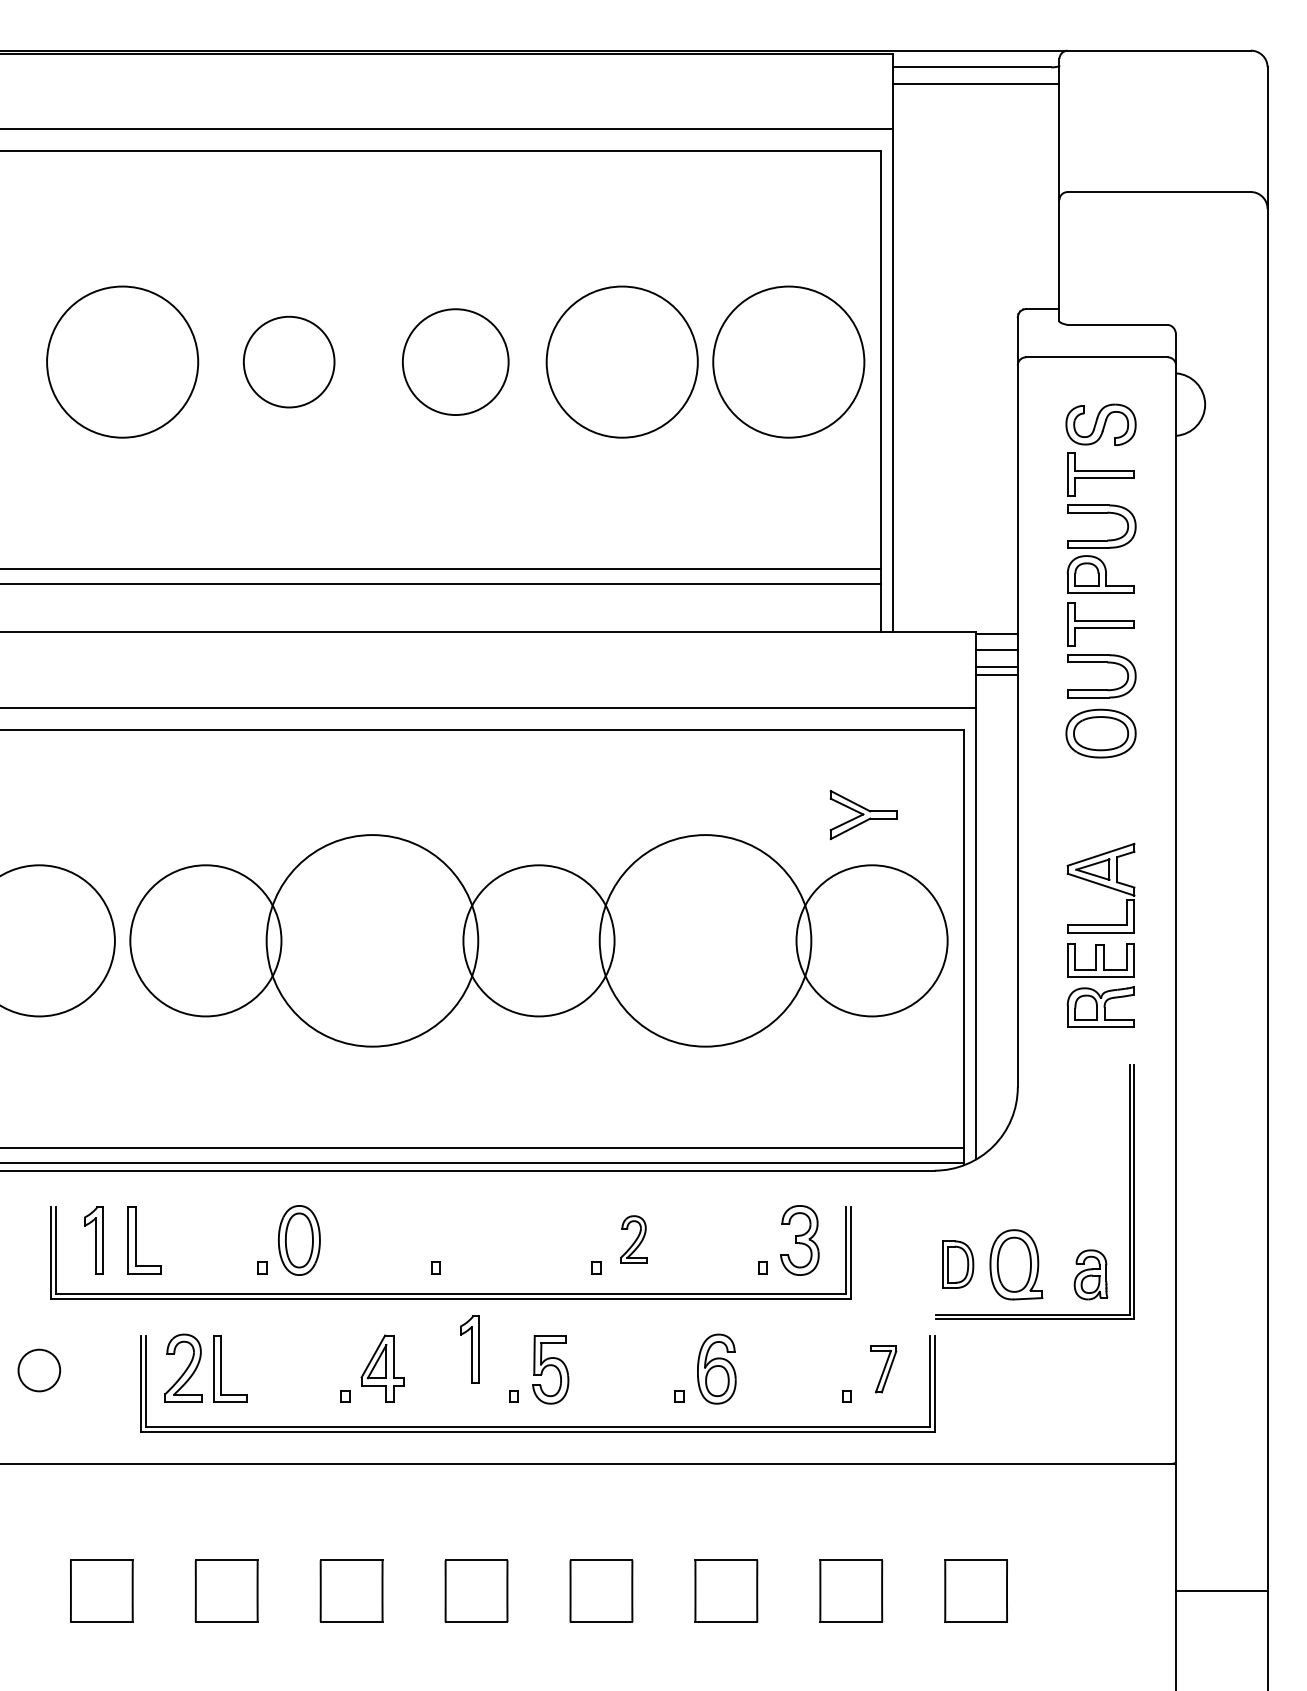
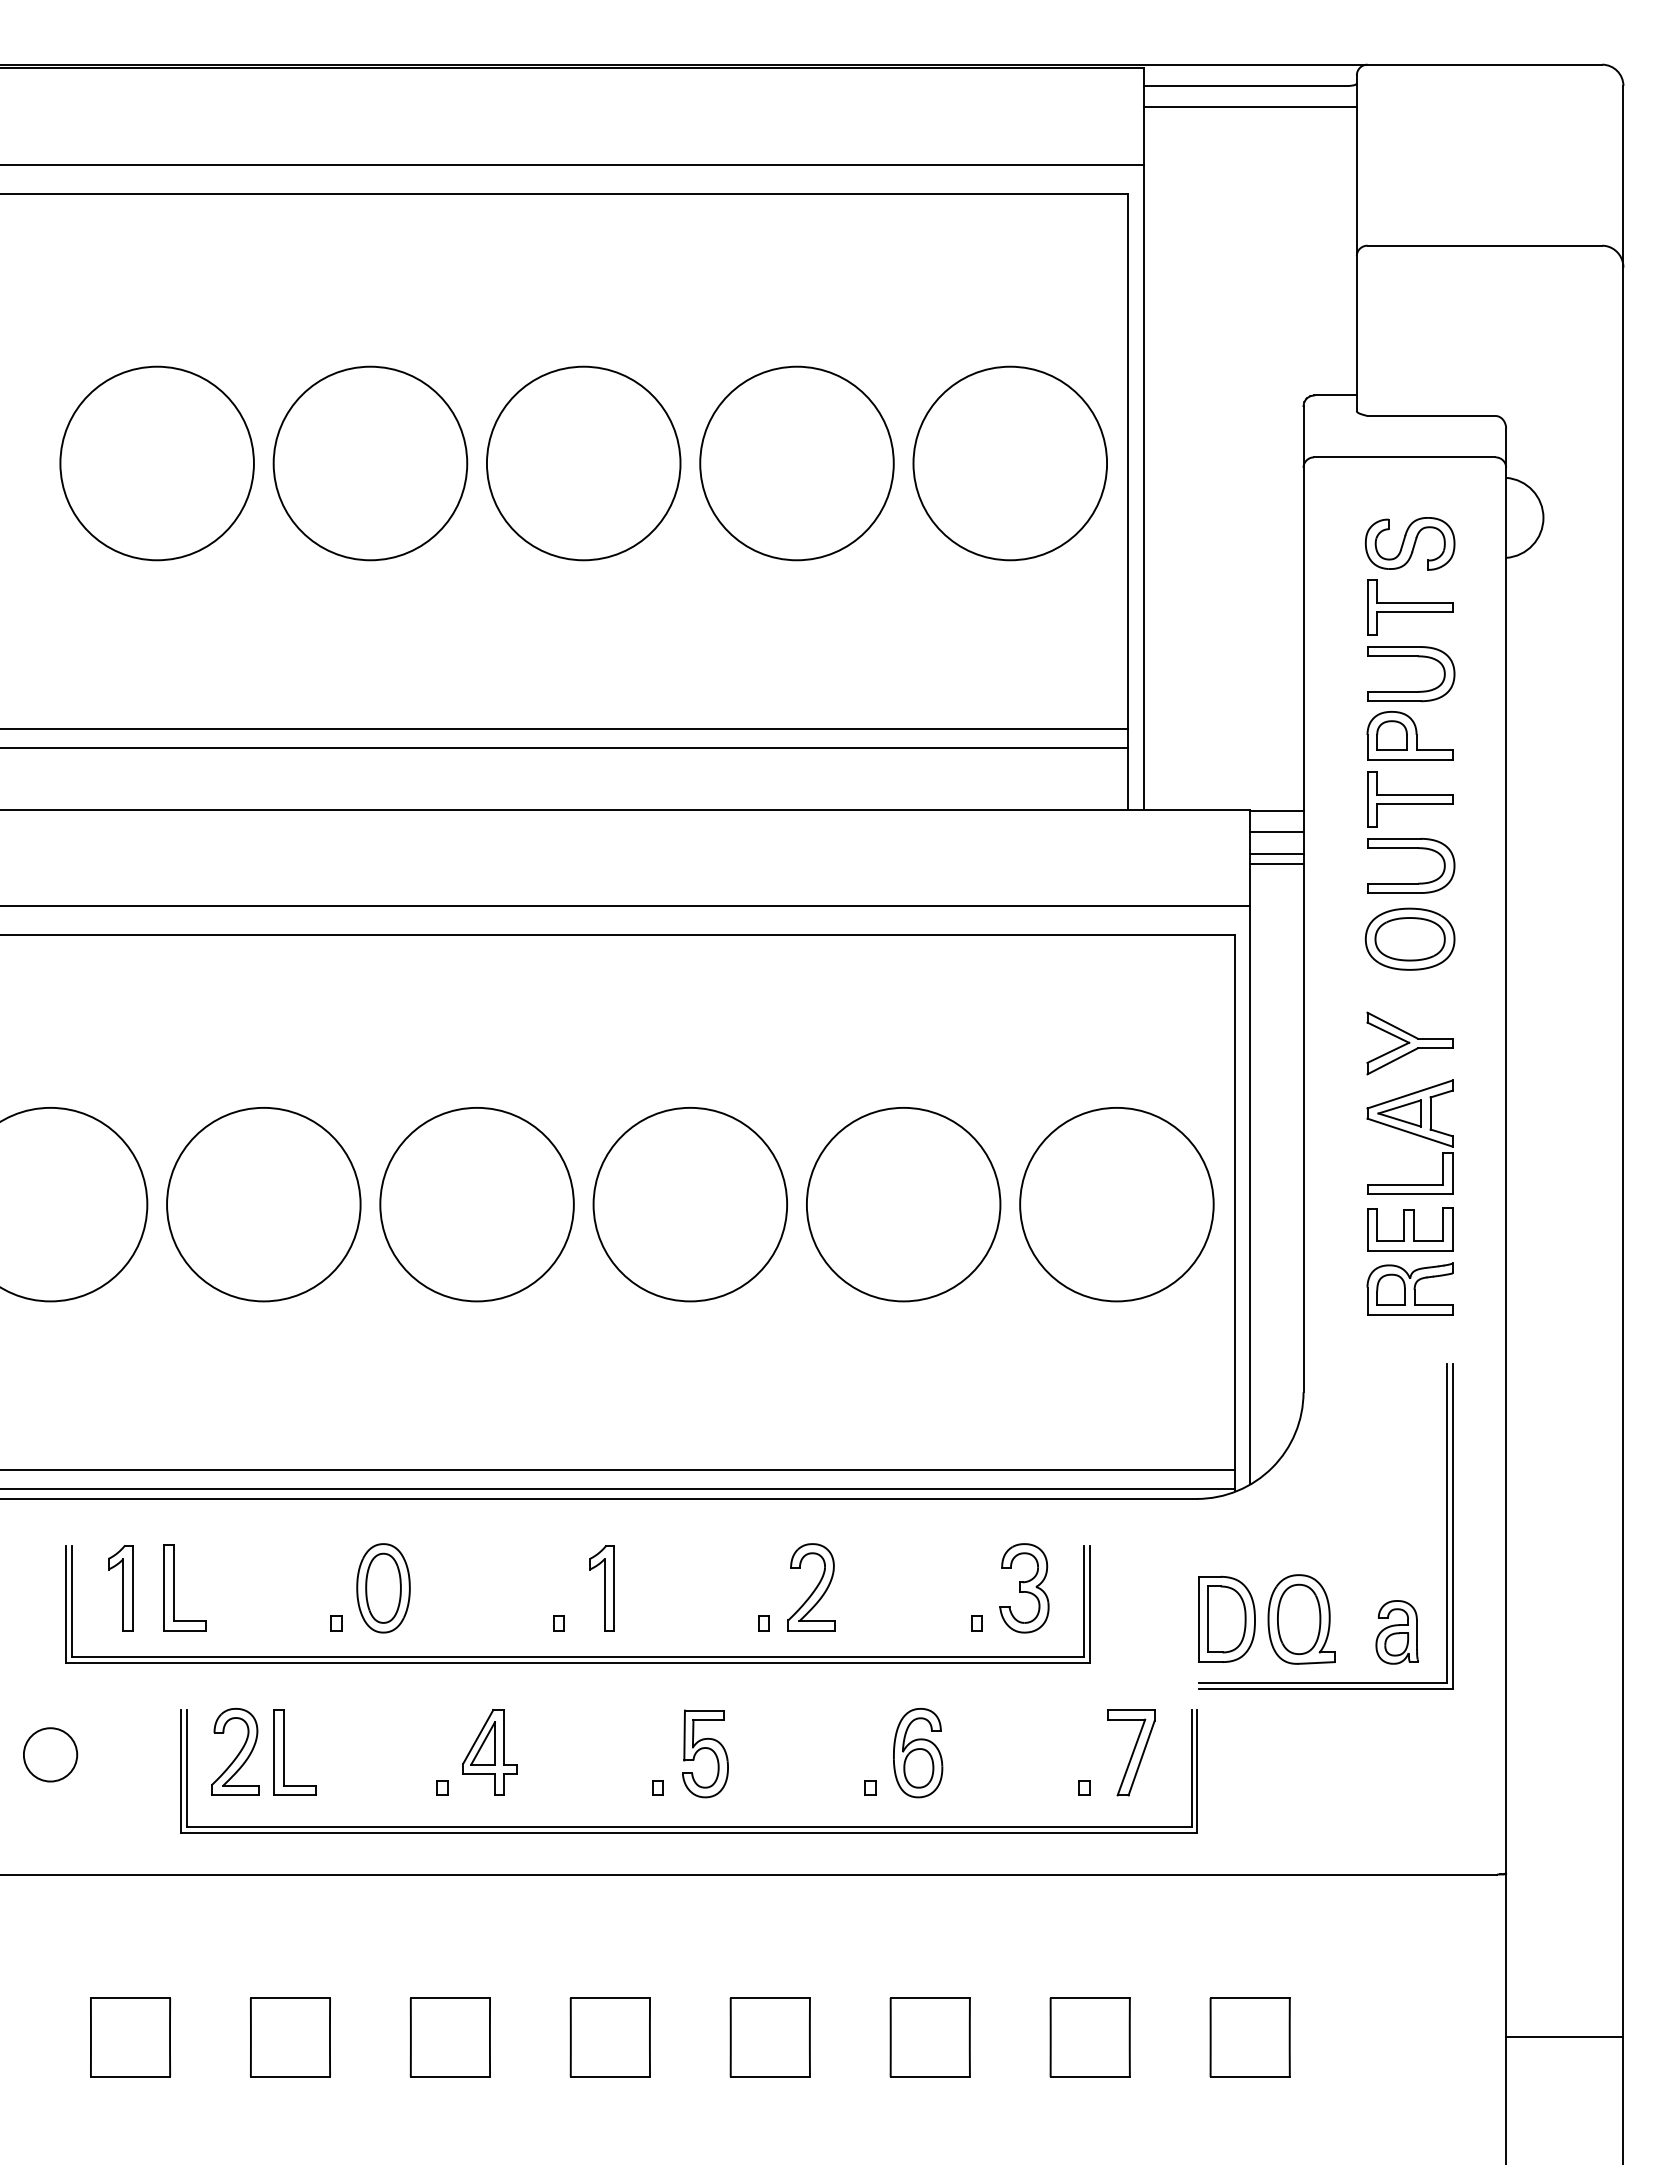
circle: (288, 361) -> (369, 462), size x1.67
circle: (455, 361) -> (583, 462), size x1.43
part: (863, 815) -> (1409, 1044), moved
circle: (372, 940) -> (477, 1204), size x0.71
circle: (705, 940) -> (903, 1204), size x0.71
part: (633, 1239) -> (811, 1587), size x1.43
part: (957, 1264) -> (1226, 1619), size x1.43
part: (469, 1349) -> (601, 1588), moved
part: (883, 1369) -> (1131, 1753), size x1.43

